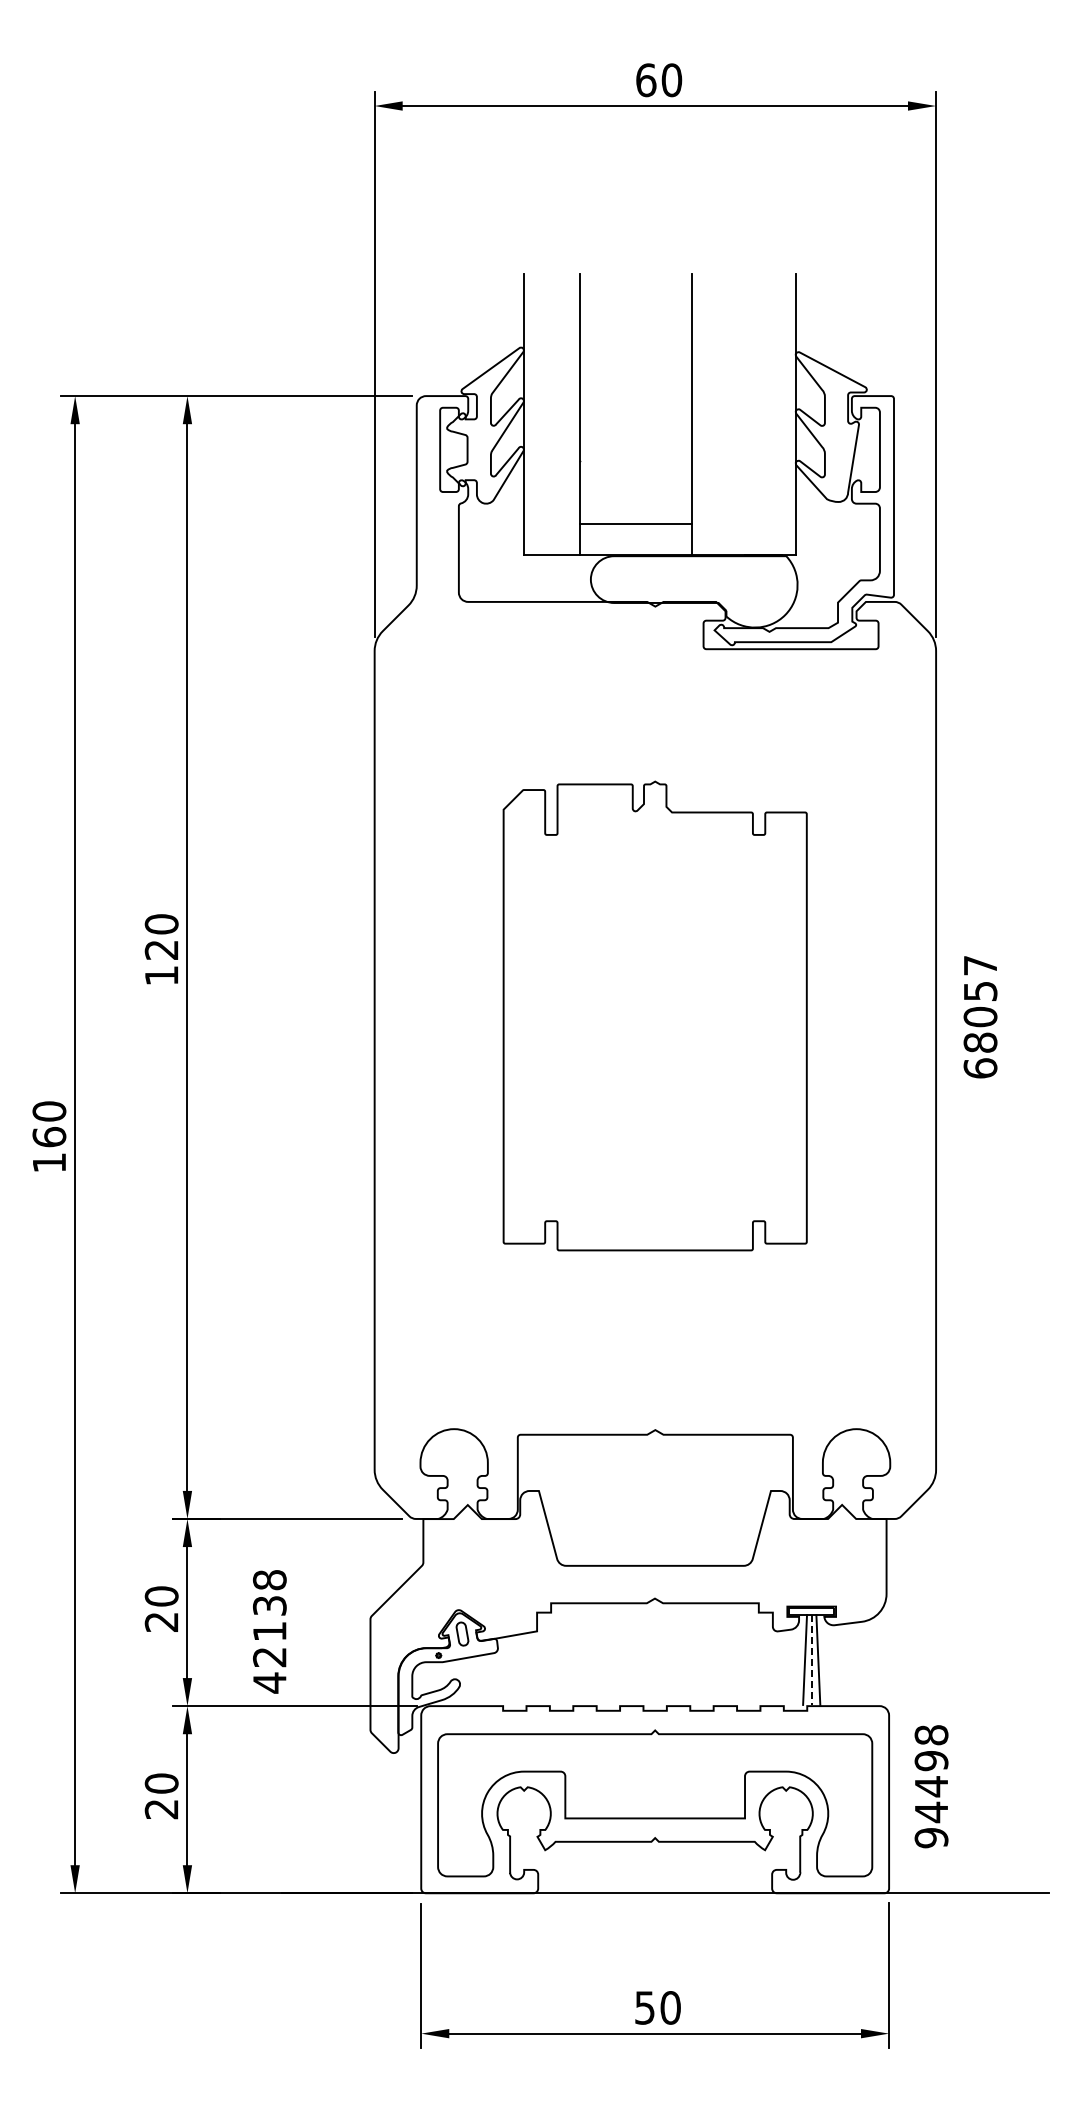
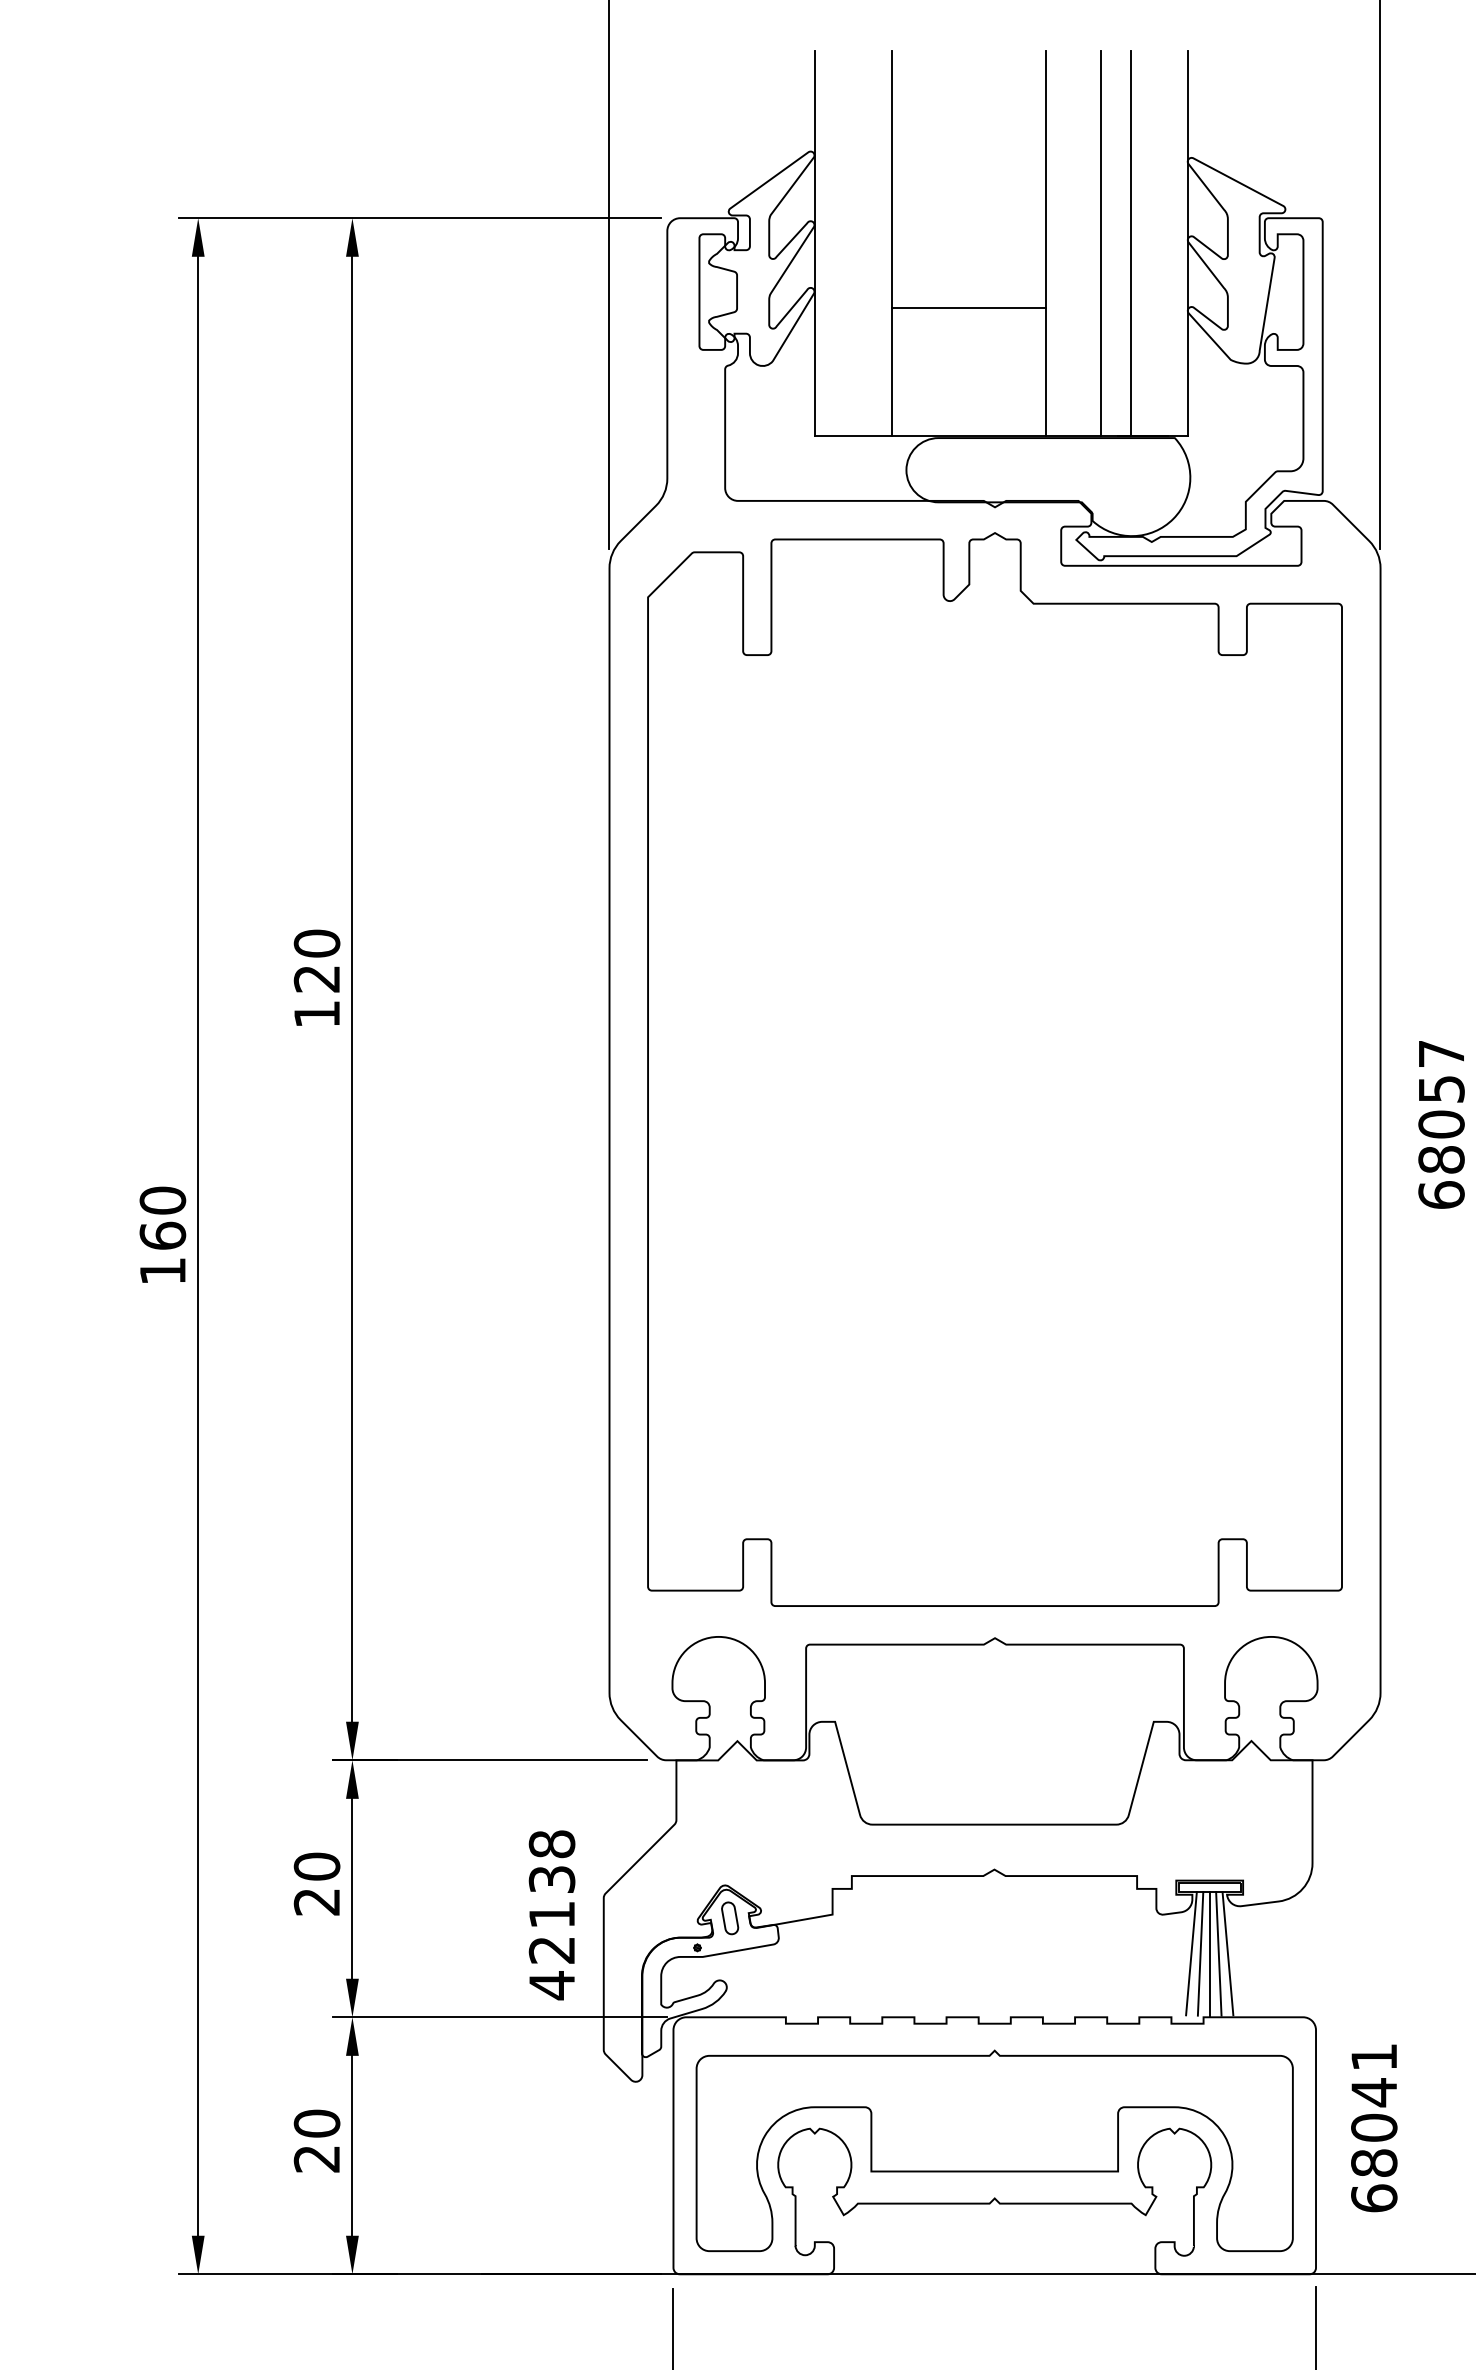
line: (732, 414) -> (1100, 243), added
line: (754, 414) -> (1131, 243), added
line: (636, 524) -> (969, 308), moved
part: (654, 1015) -> (993, 1068), size x1.67
text: (980, 1017) -> (1441, 1125), moved
text: (269, 1631) -> (551, 1914), moved
line: (798, 1659) -> (1191, 1953), added
line: (824, 1659) -> (1227, 1953), added
line: (811, 1660) -> (1209, 1954), dashed -> solid
text: (931, 1786) -> (1374, 2127), 94498 -> 68041

